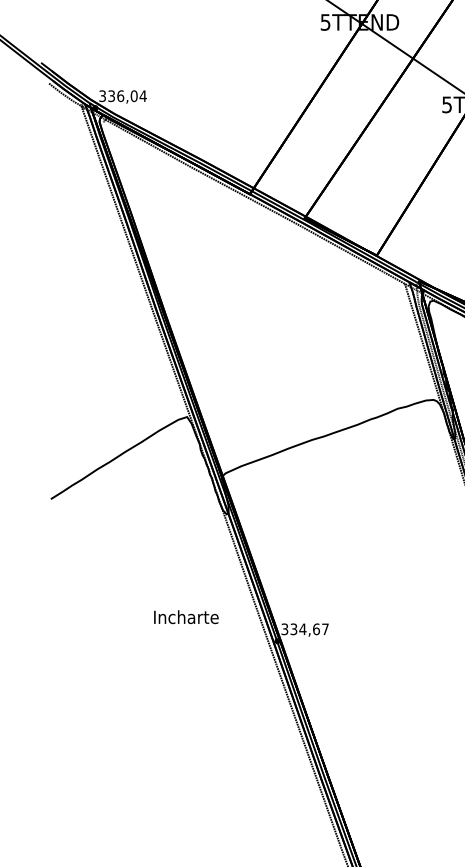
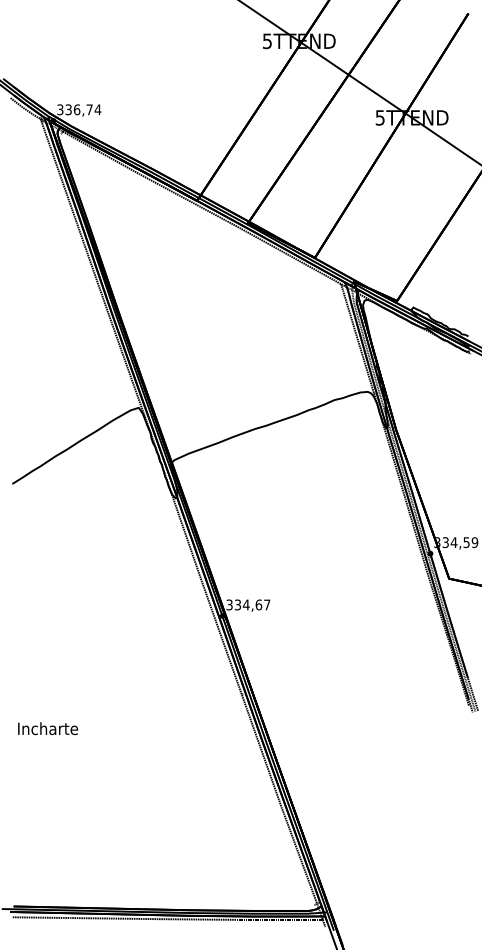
text: (134, 95) -> (89, 109), 336,04 -> 336,74
text: (186, 616) -> (48, 728), moved

